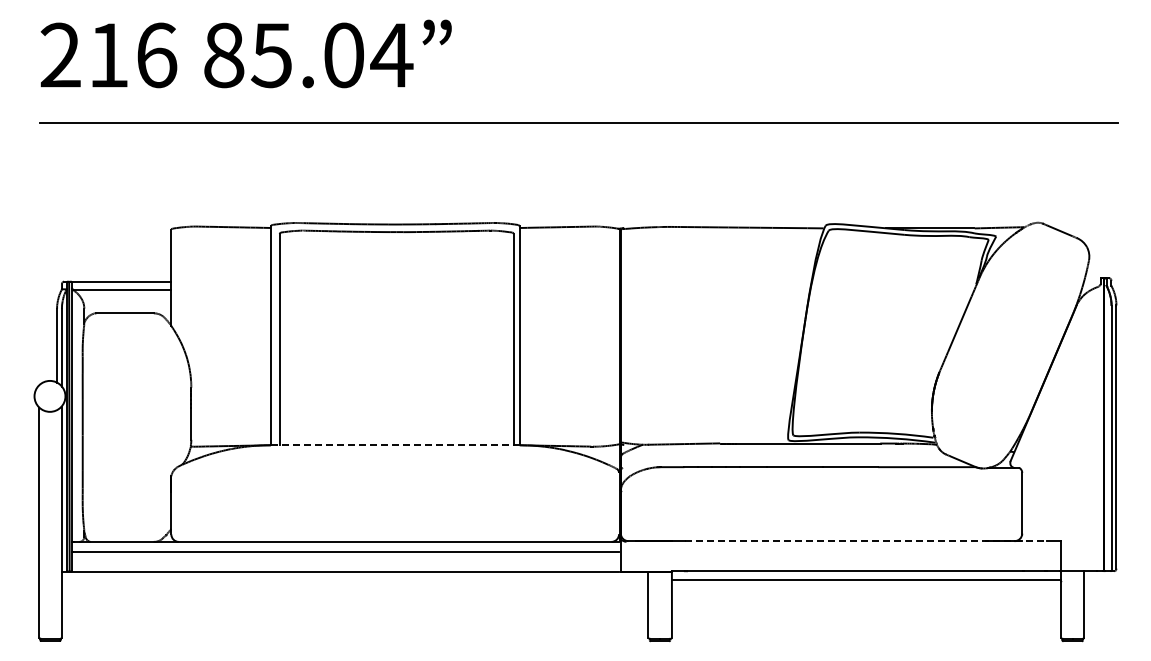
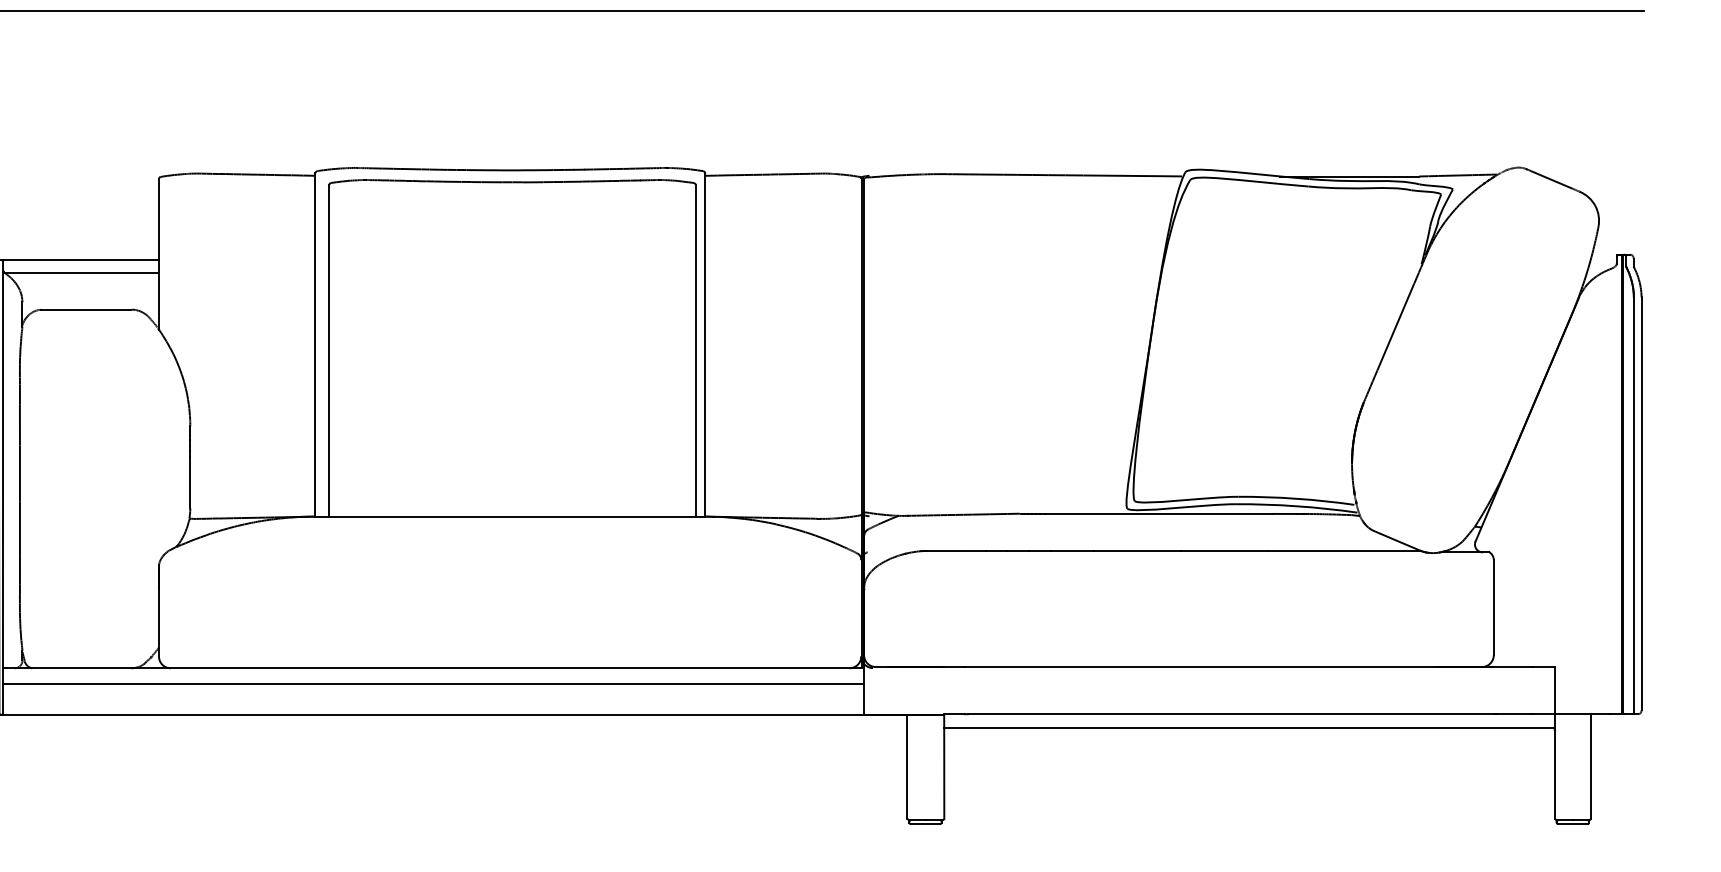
line: (395, 445) -> (510, 517), dashed -> solid
line: (866, 541) -> (1249, 667), dashed -> solid

